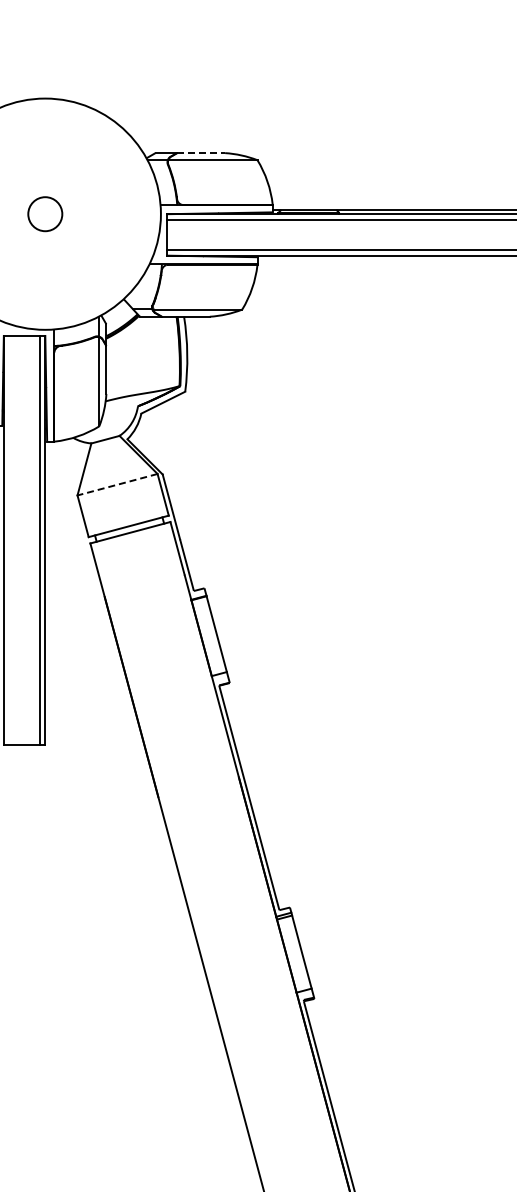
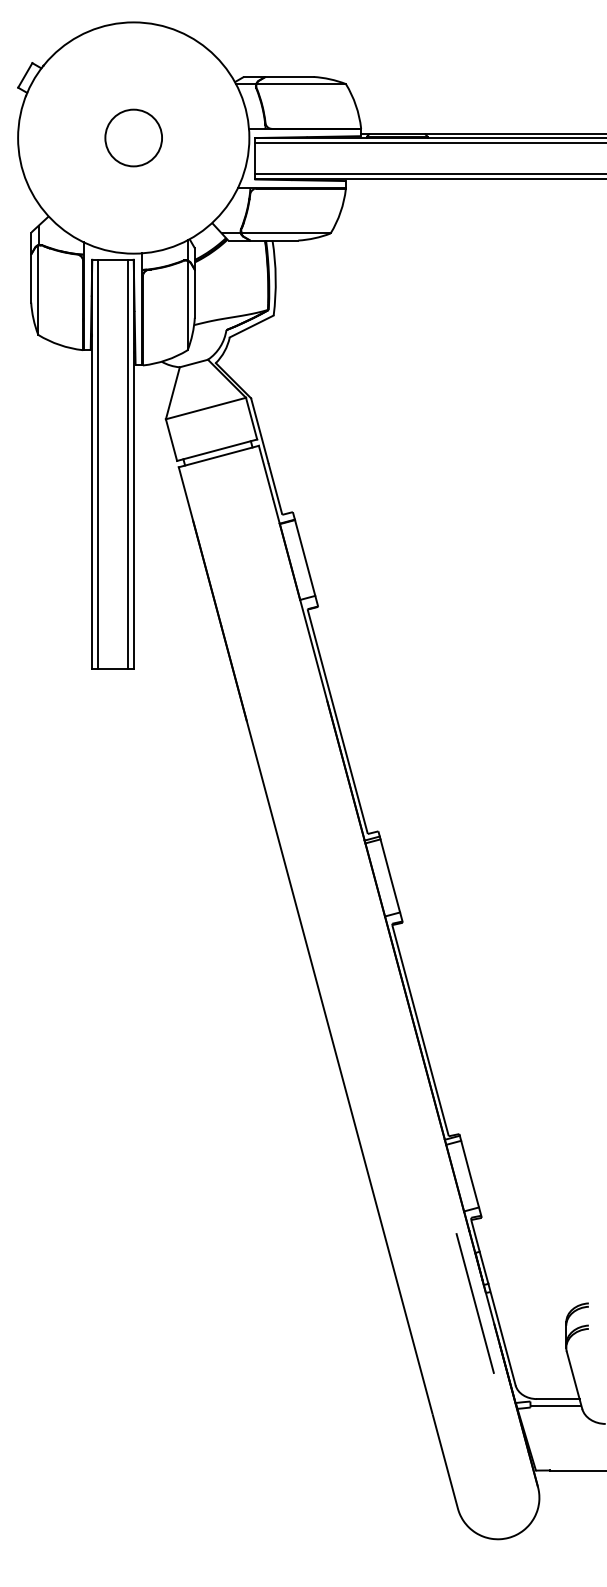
line: (201, 152) -> (289, 76), dashed -> solid
circle: (45, 213) -> (133, 137), size x1.67
line: (117, 484) -> (205, 408), dashed -> solid
line: (9, 540) -> (97, 464), added

